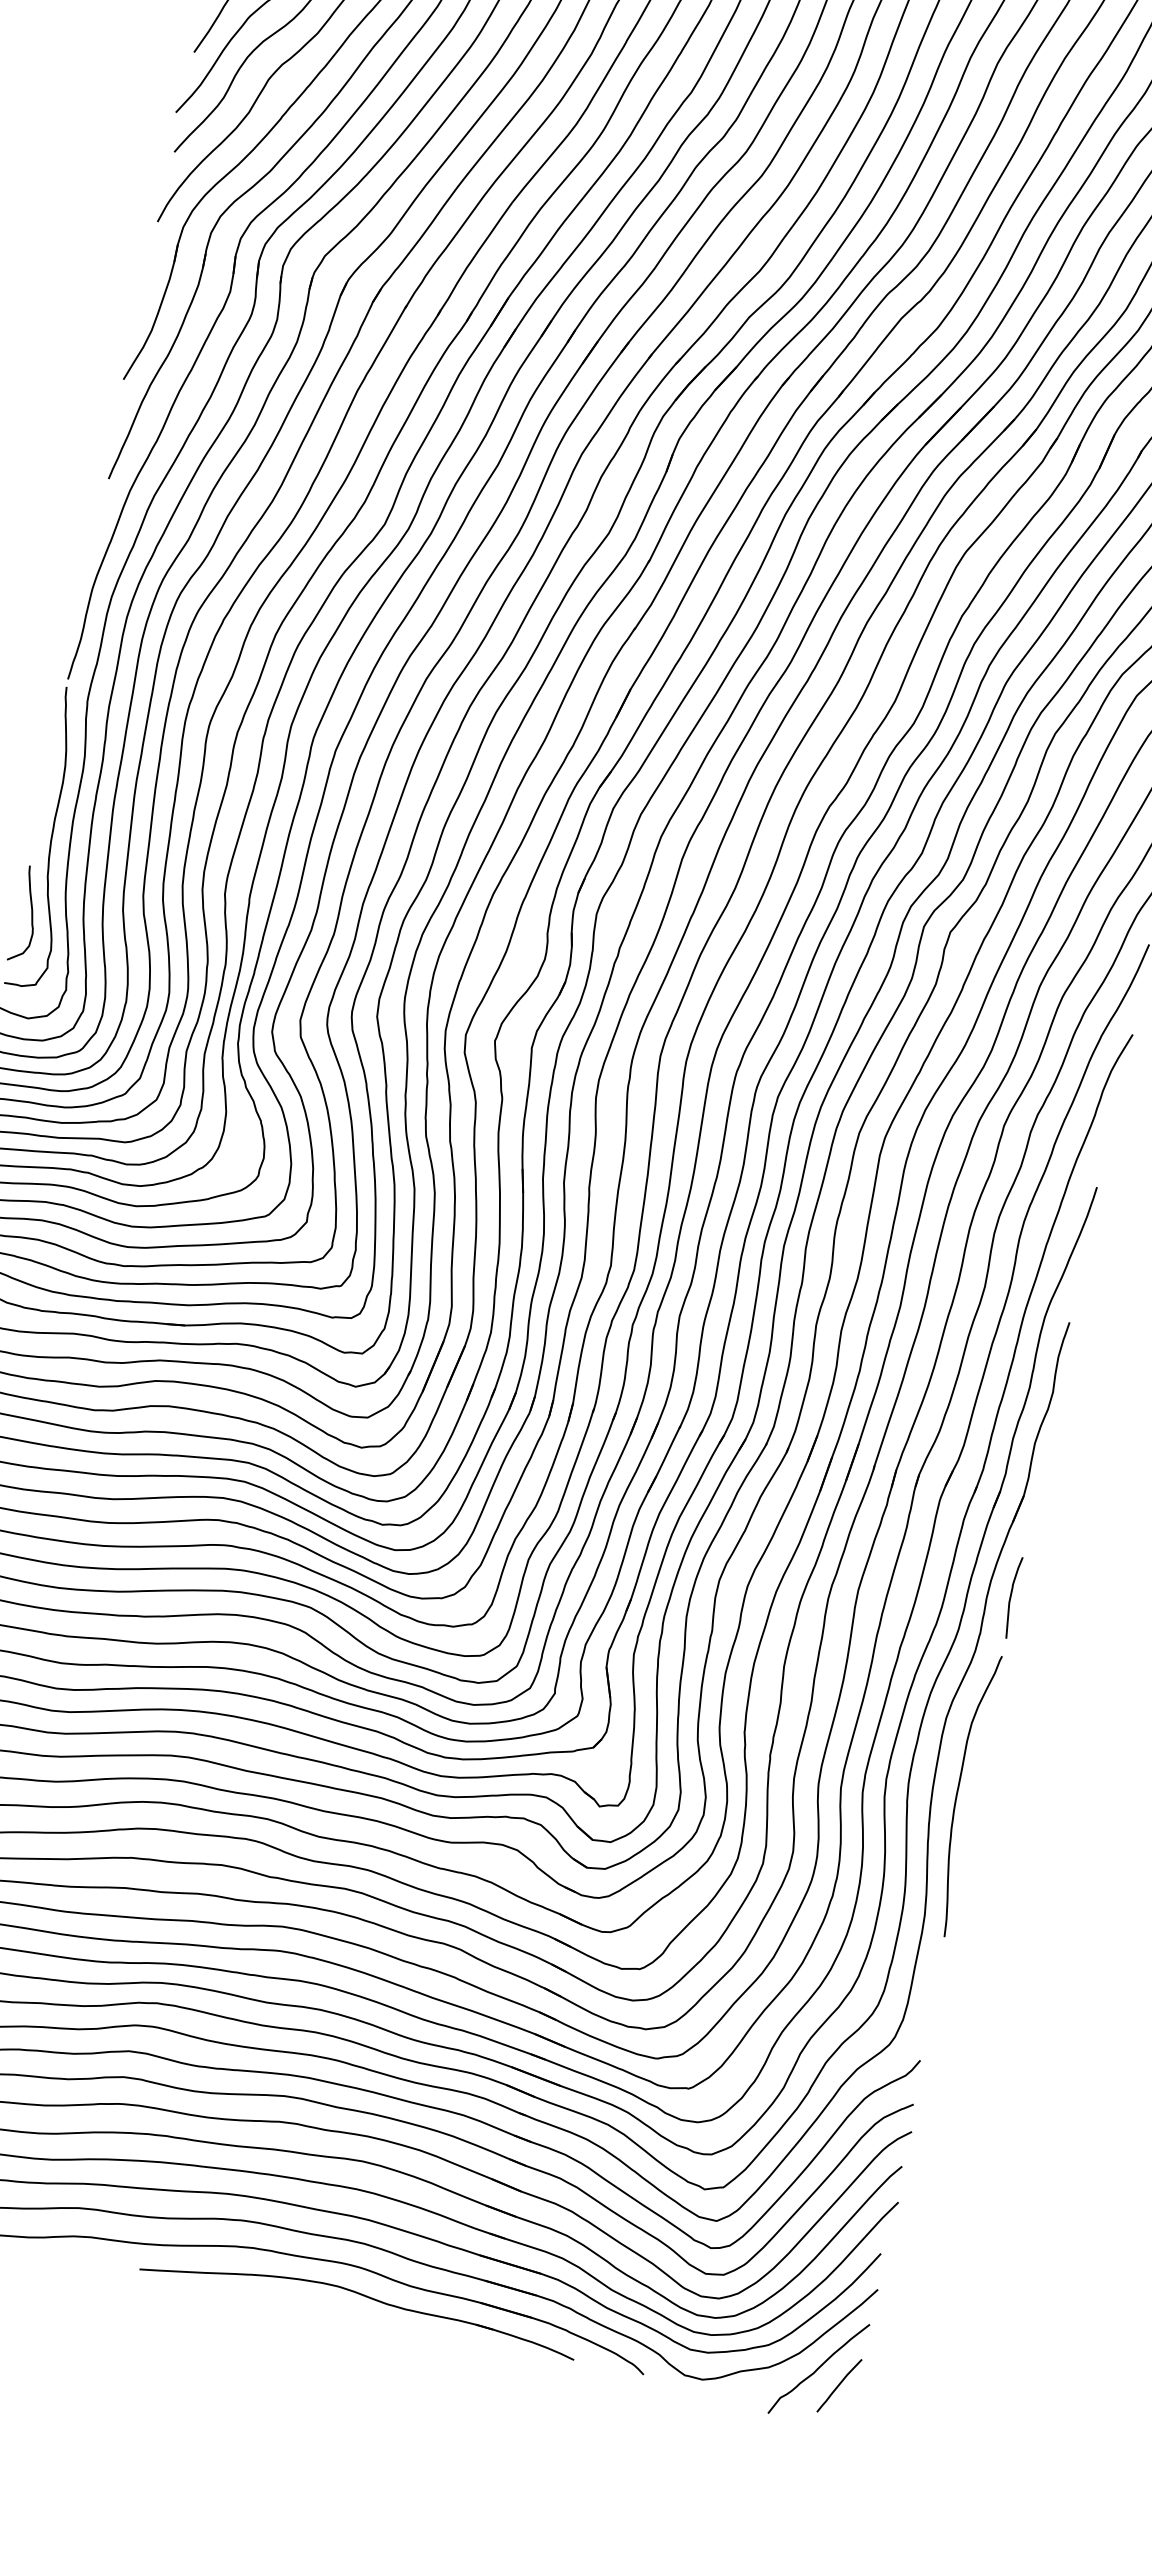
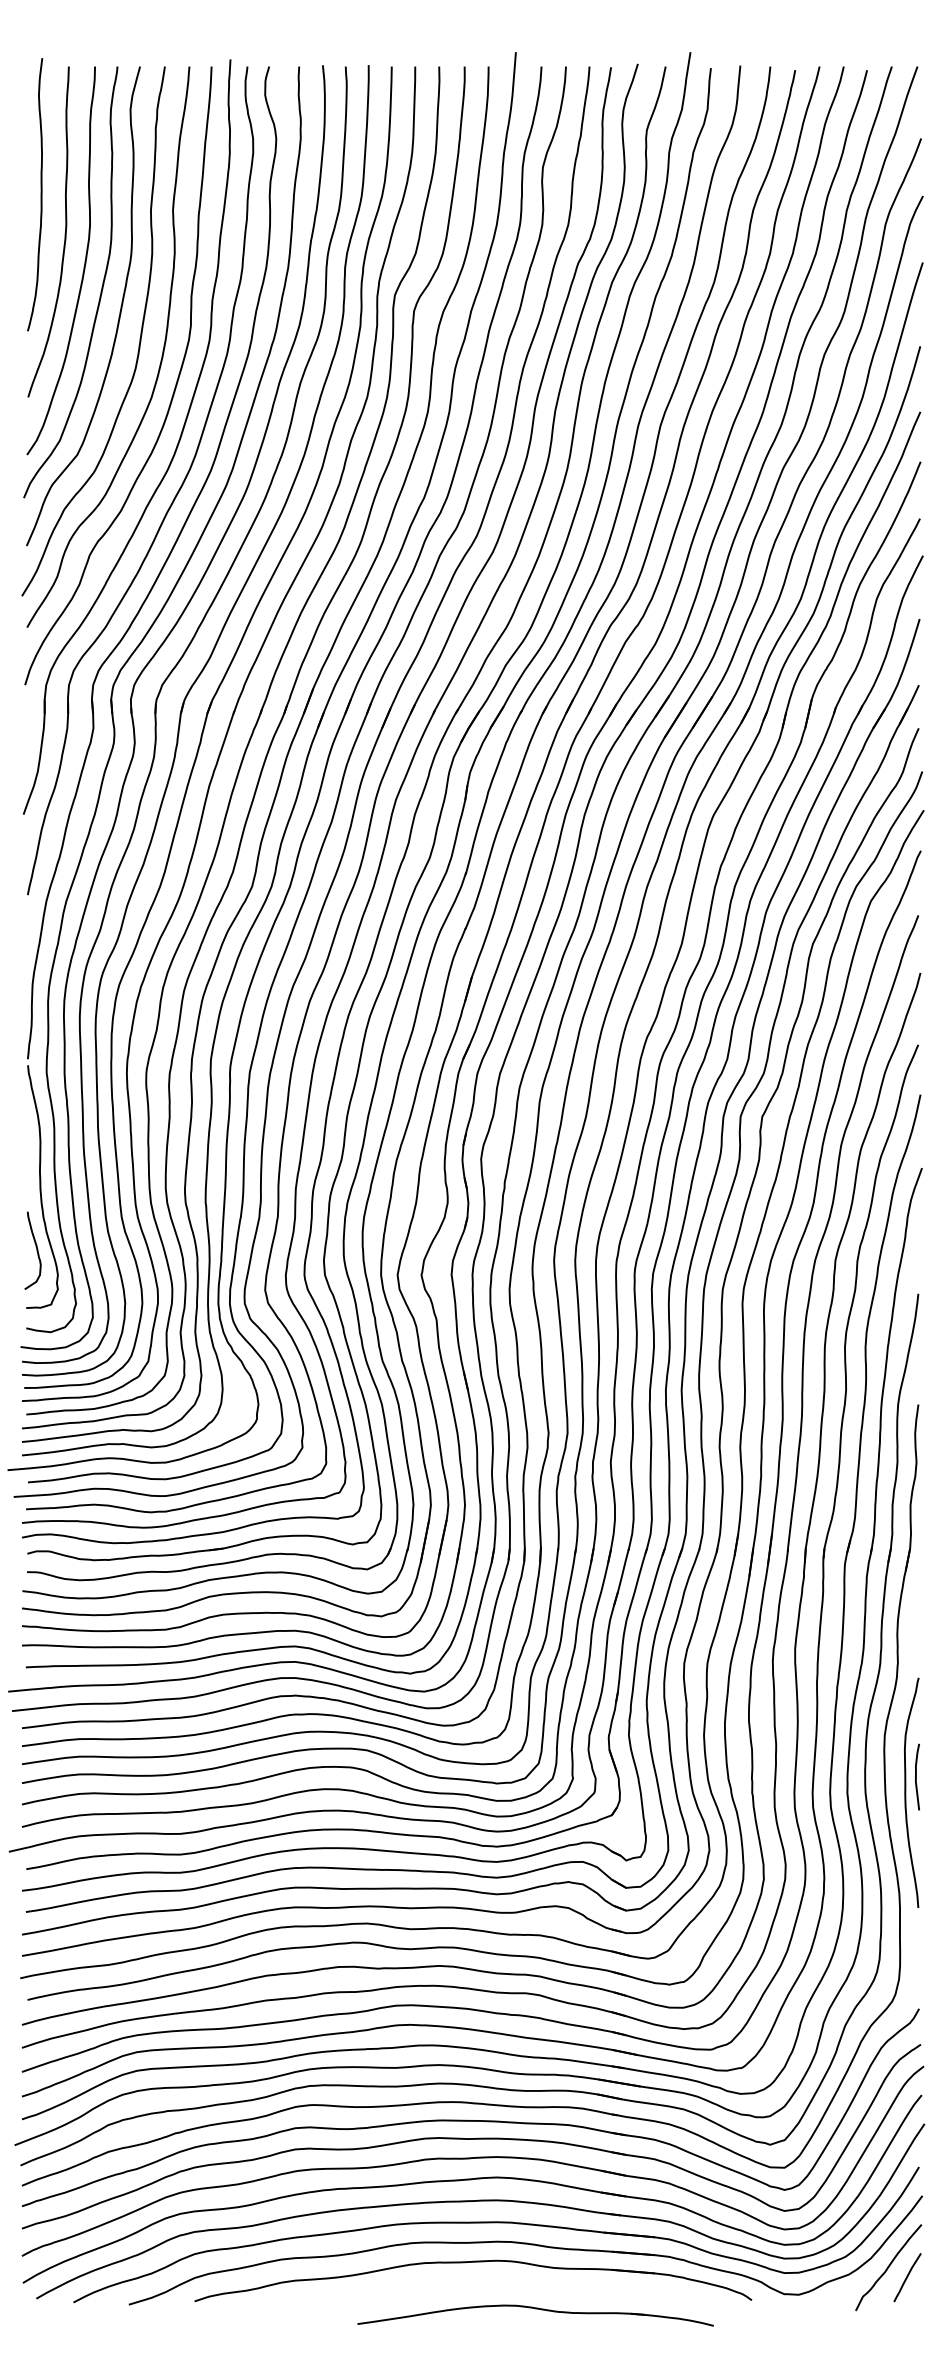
curve: (1011, 1596) -> (916, 1776), moved
part: (358, 2303) -> (535, 2315), moved

